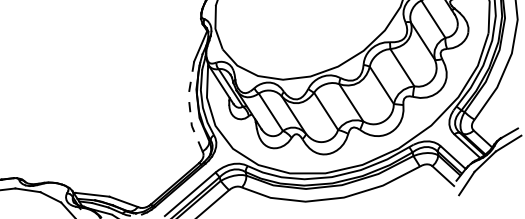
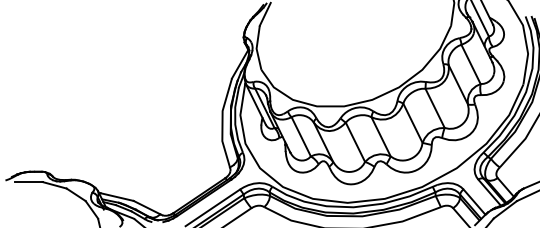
line: (189, 108) -> (222, 123), dashed -> solid

